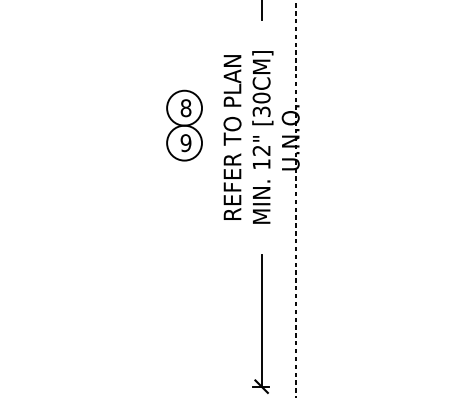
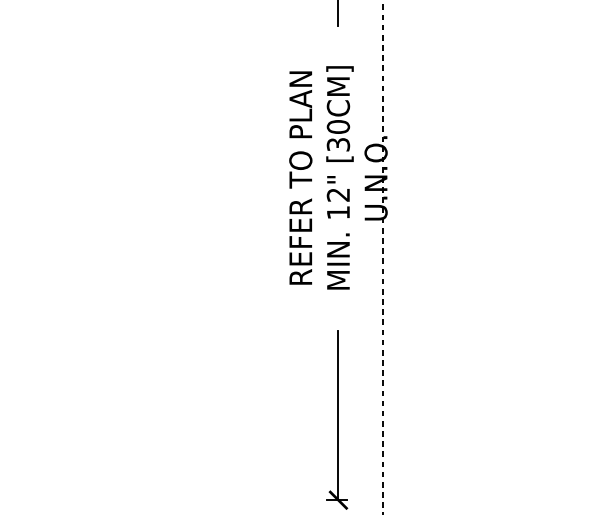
part: (184, 125) -> (238, 162), removed

